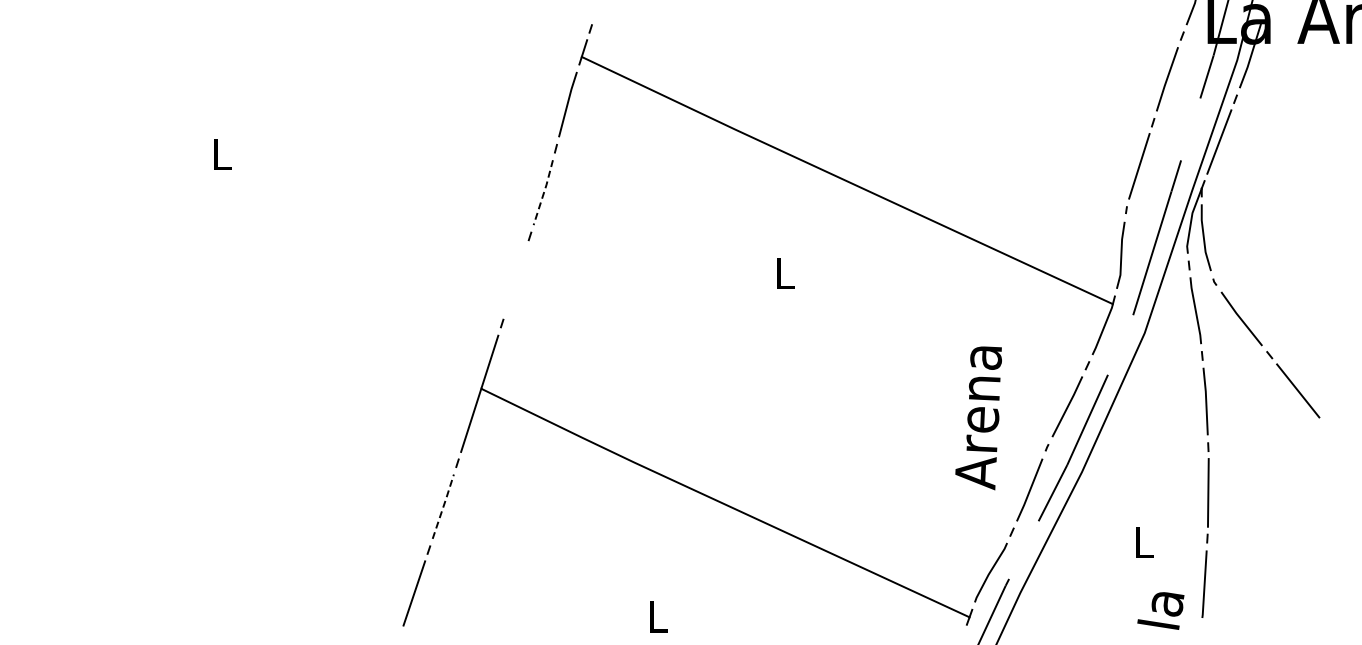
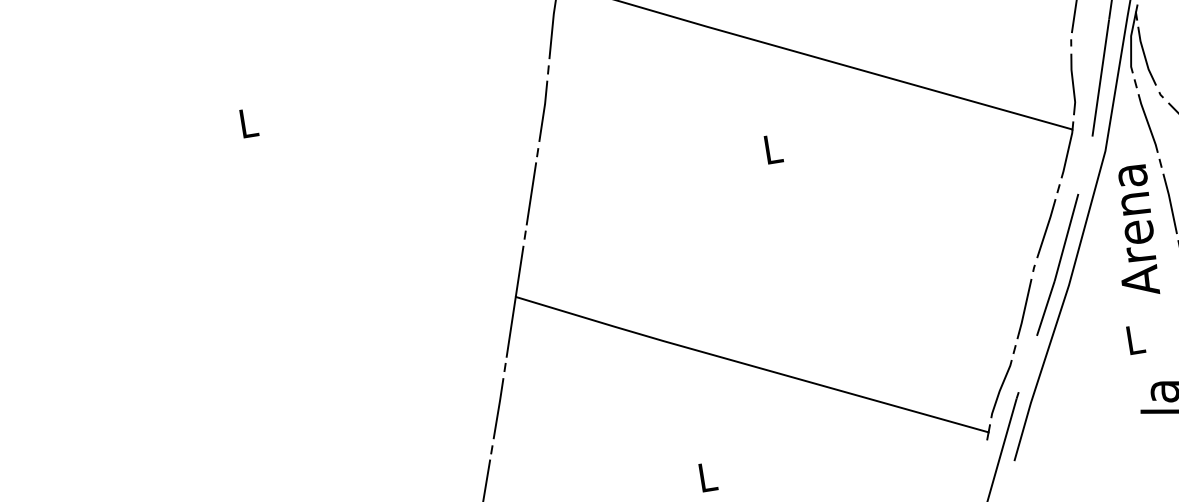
line: (544, 192) -> (544, 110), dashed -> solid
line: (515, 279) -> (530, 193), added
text: (978, 418) -> (1134, 231), moved
line: (443, 506) -> (498, 408), dashed -> solid

